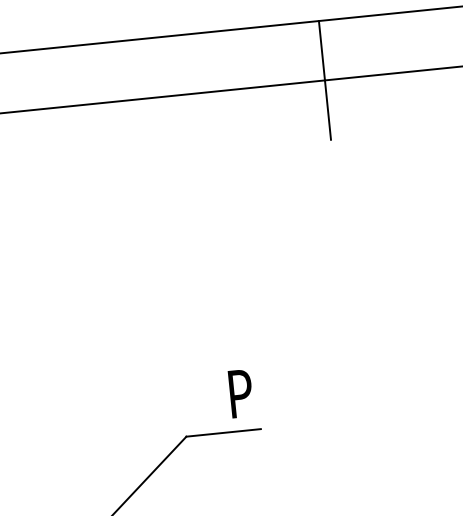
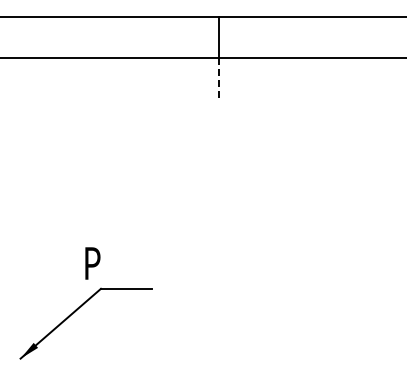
line: (328, 111) -> (219, 78), solid -> dashed
text: (240, 393) -> (92, 263), moved

